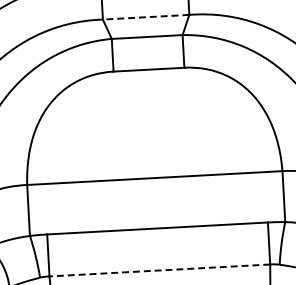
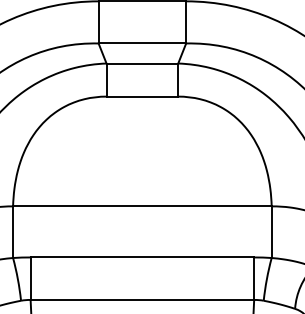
line: (146, 17) -> (142, 43), dashed -> solid
line: (159, 269) -> (142, 299), dashed -> solid

